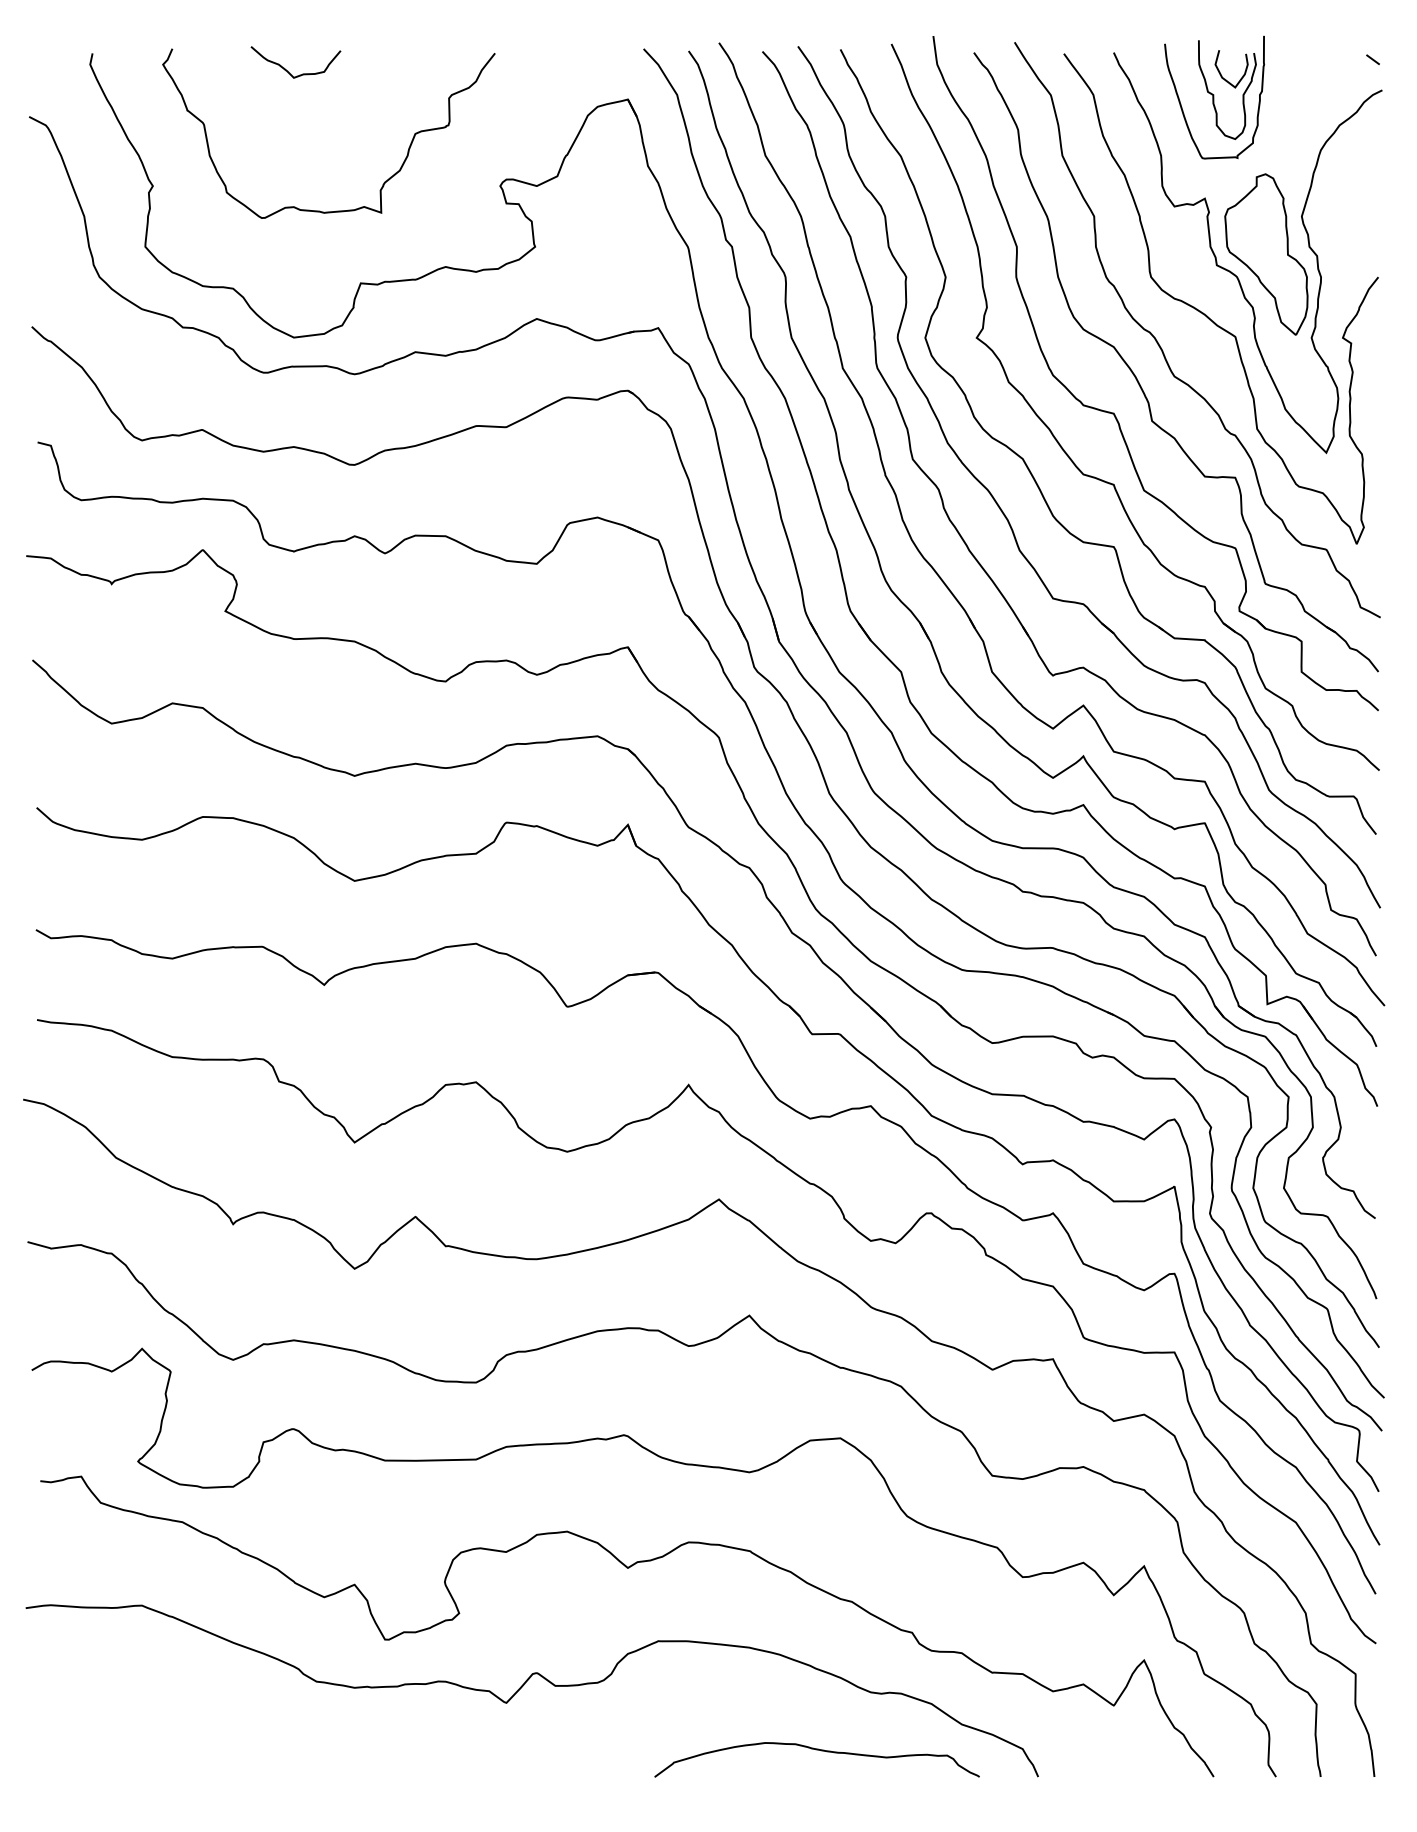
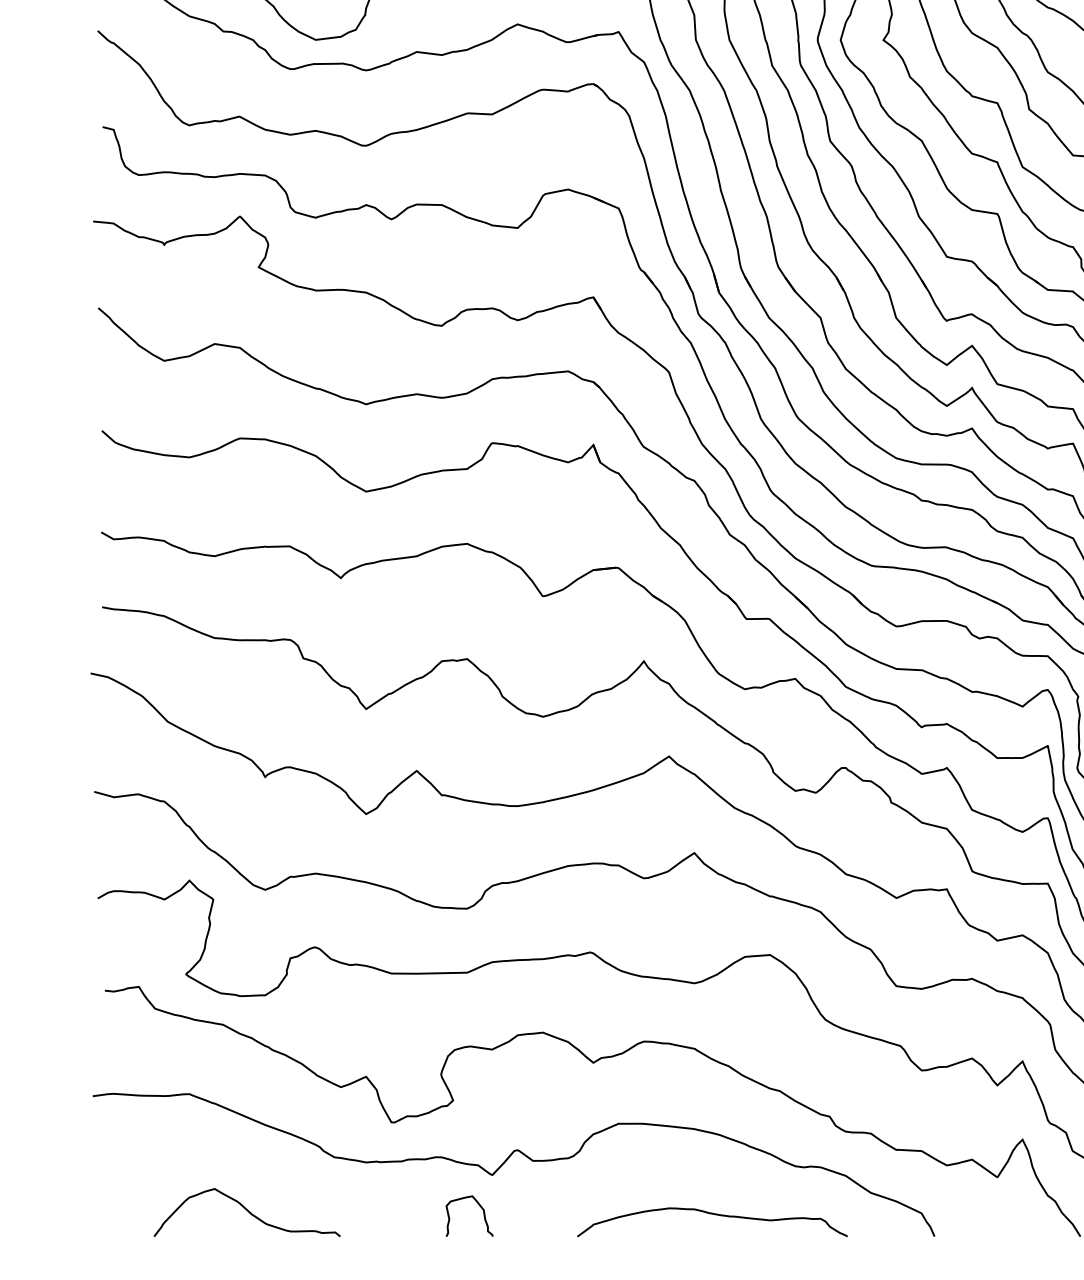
curve: (492, 1742) -> (480, 1207), added
curve: (211, 1746) -> (247, 1211), added
curve: (816, 1750) -> (711, 1214), moved

